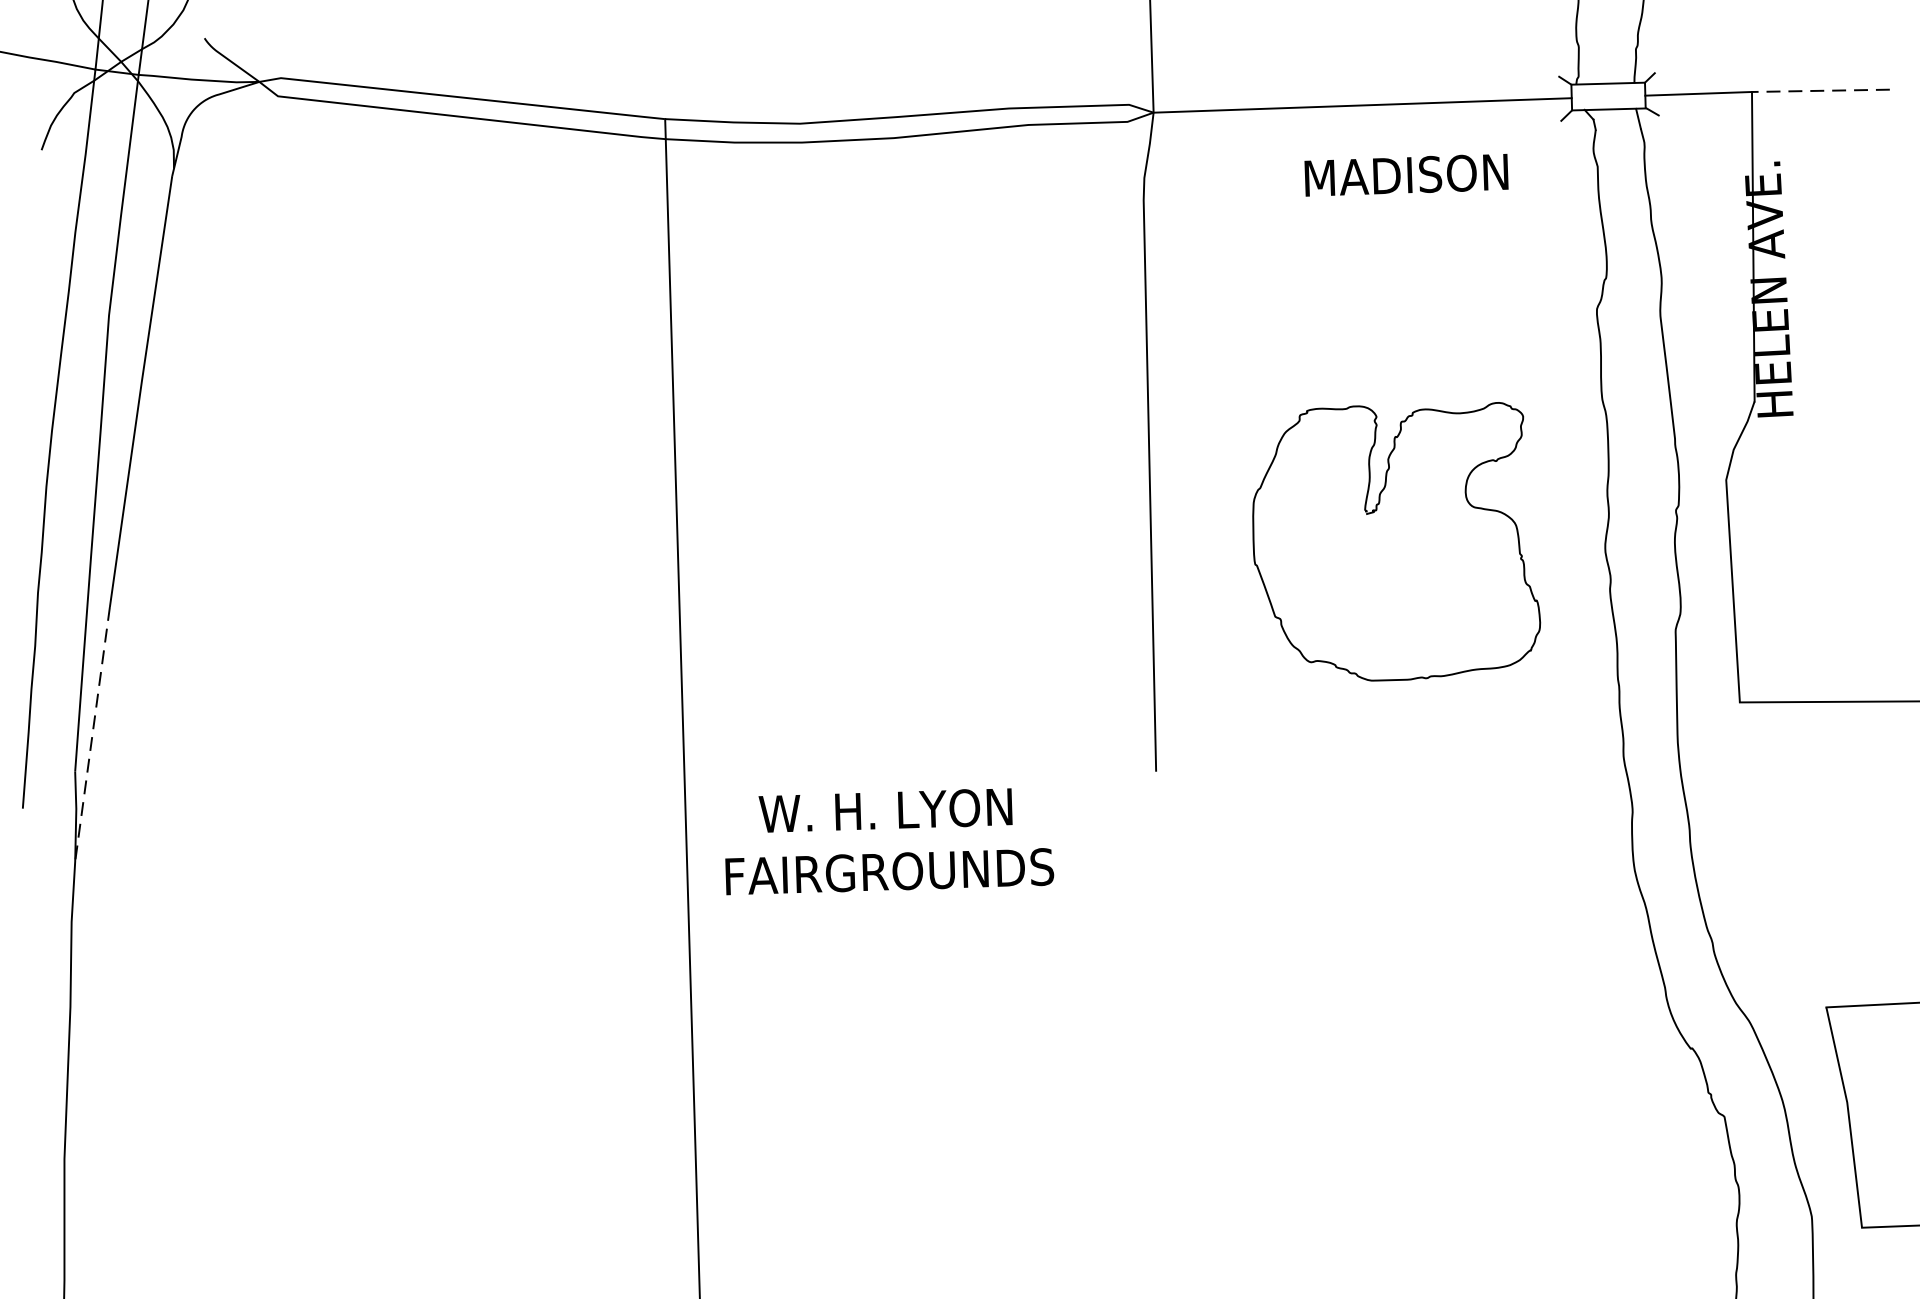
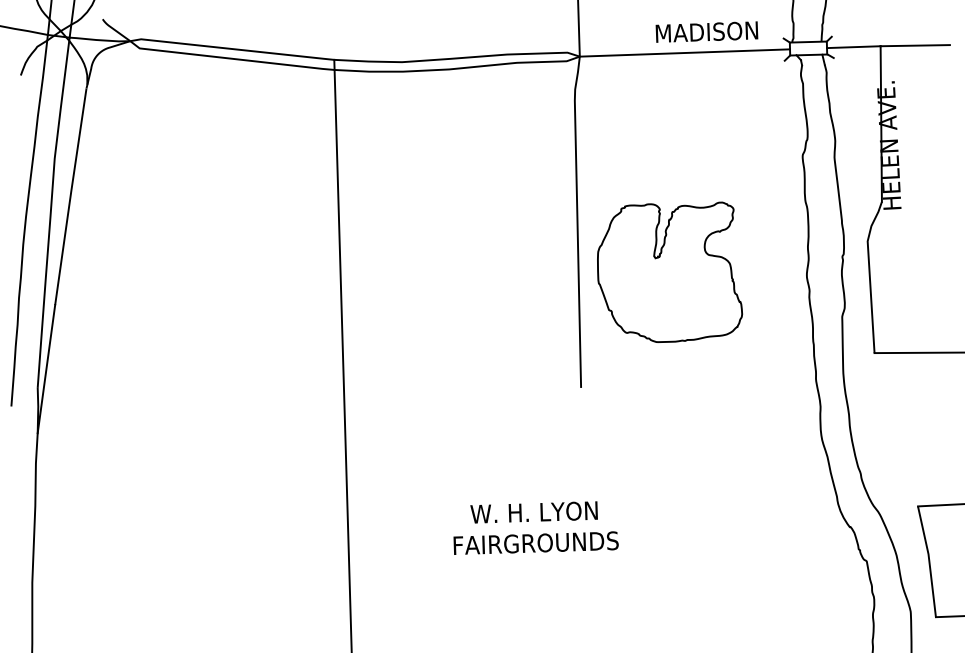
line: (1821, 90) -> (915, 45), dashed -> solid
text: (1405, 174) -> (706, 31), moved
curve: (1377, 512) -> (660, 257), moved
line: (92, 735) -> (46, 369), dashed -> solid
text: (888, 840) -> (535, 527), moved

